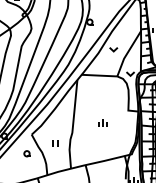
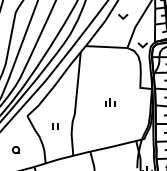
part: (26, 153) -> (15, 149), moved

